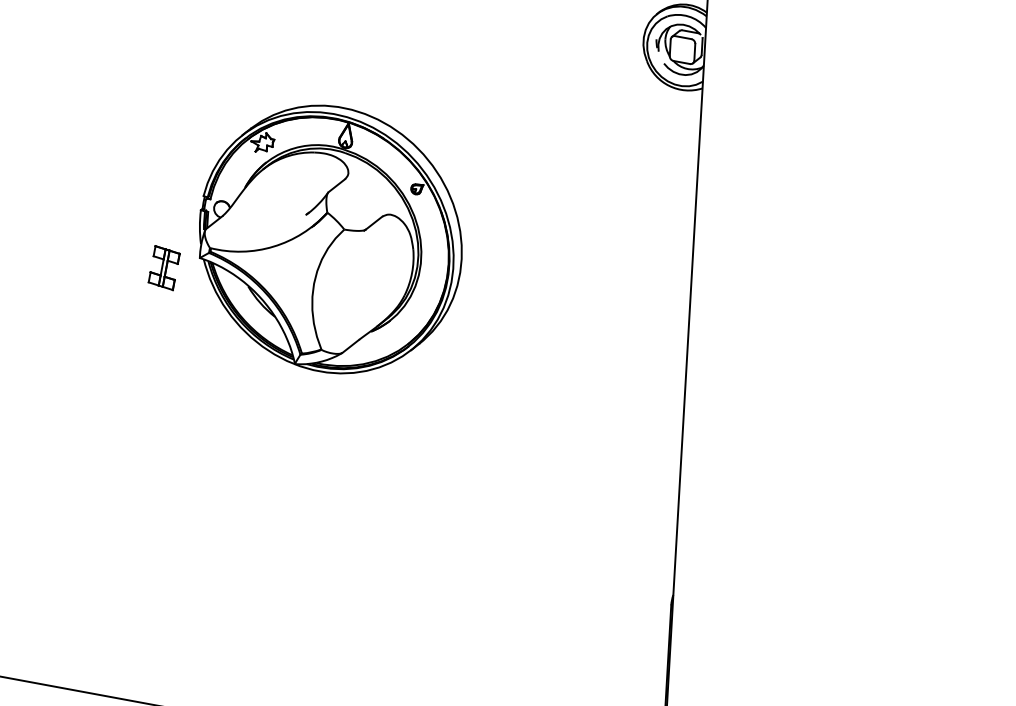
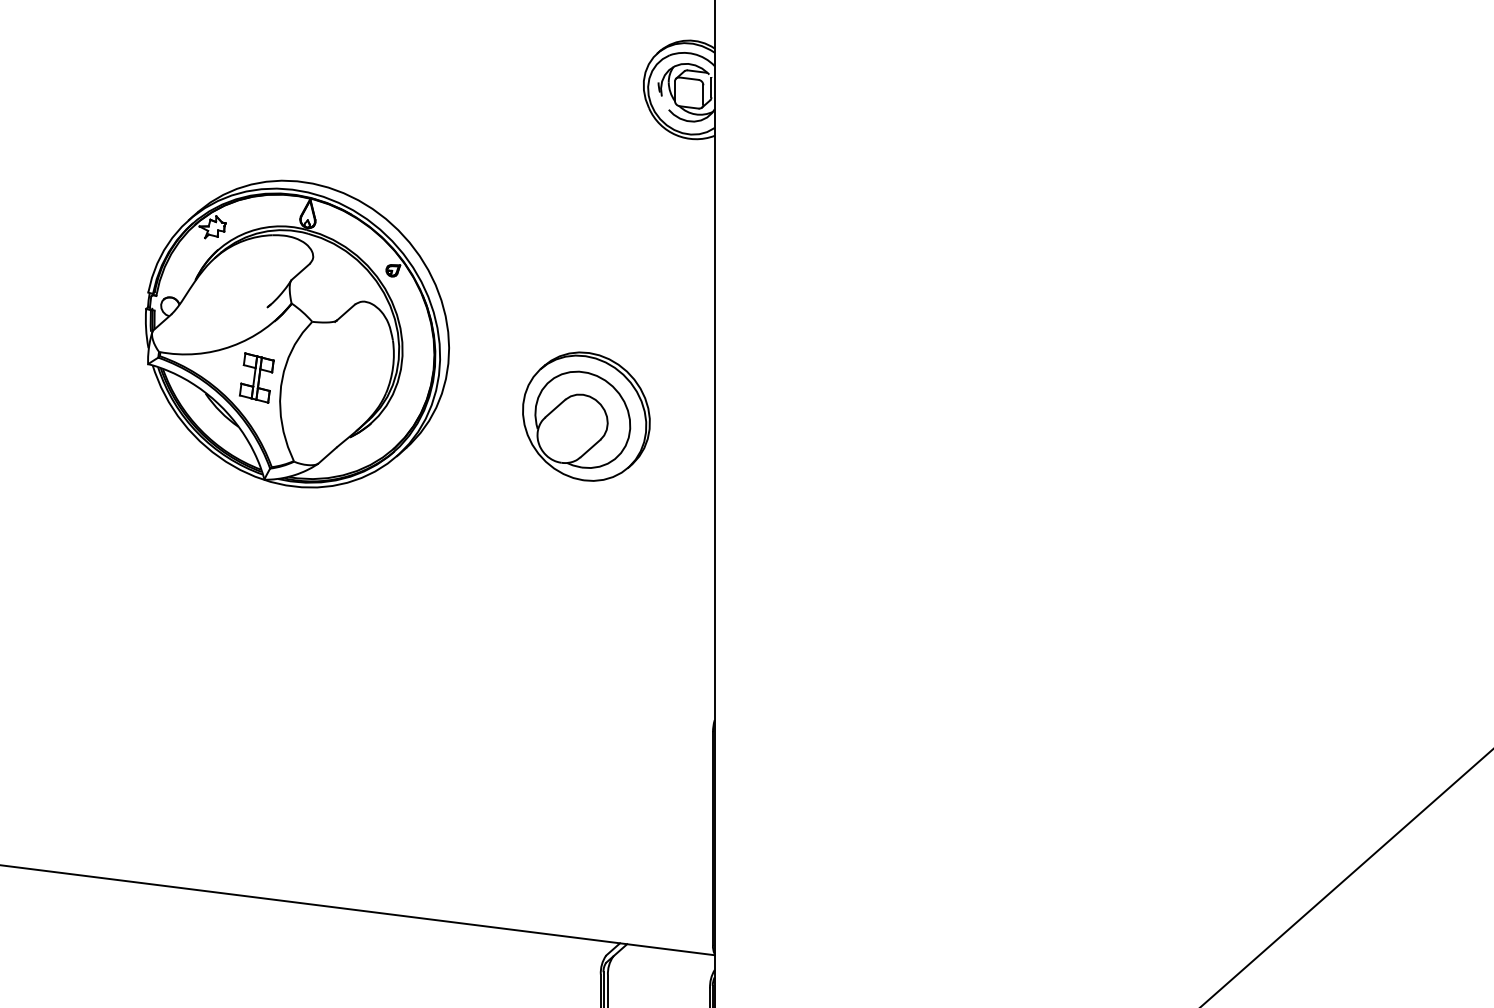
part: (163, 267) -> (256, 377), moved
part: (577, 325) -> (586, 416), added

